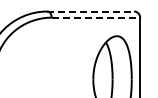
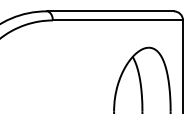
line: (91, 11) -> (111, 11), dashed -> solid
line: (96, 17) -> (118, 20), dashed -> solid

